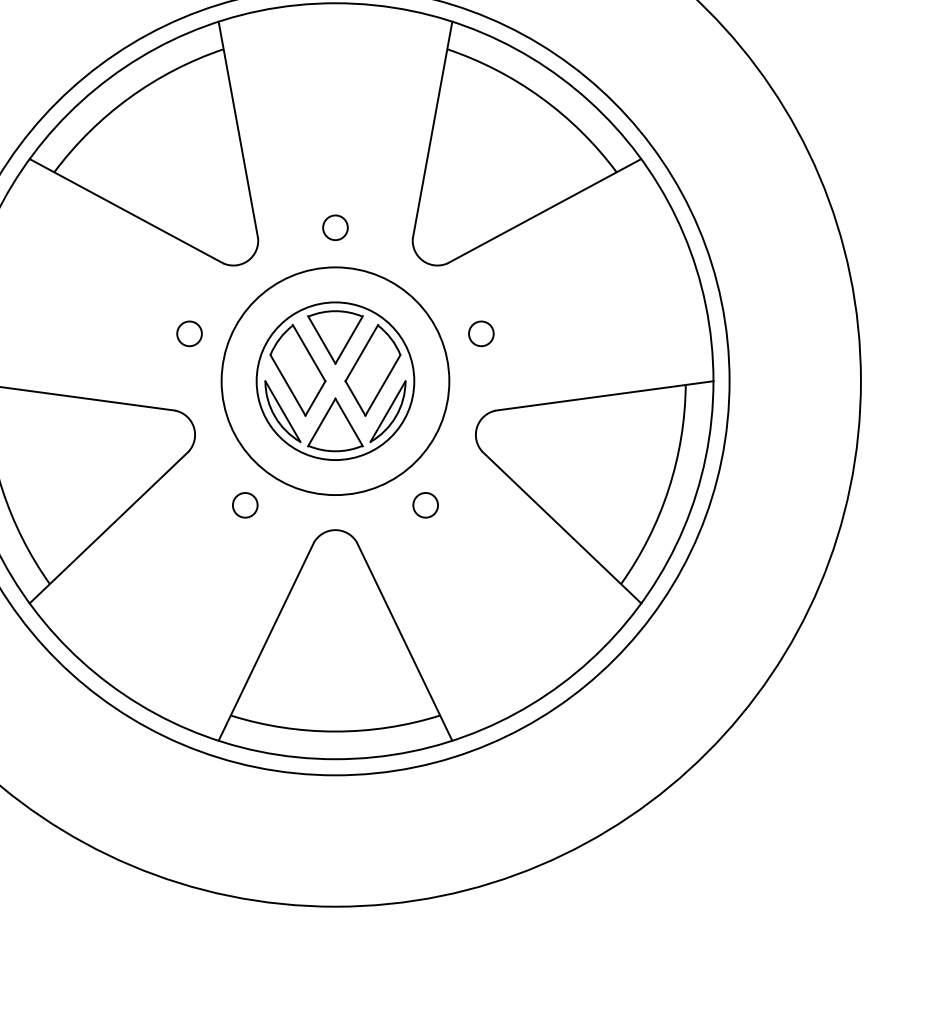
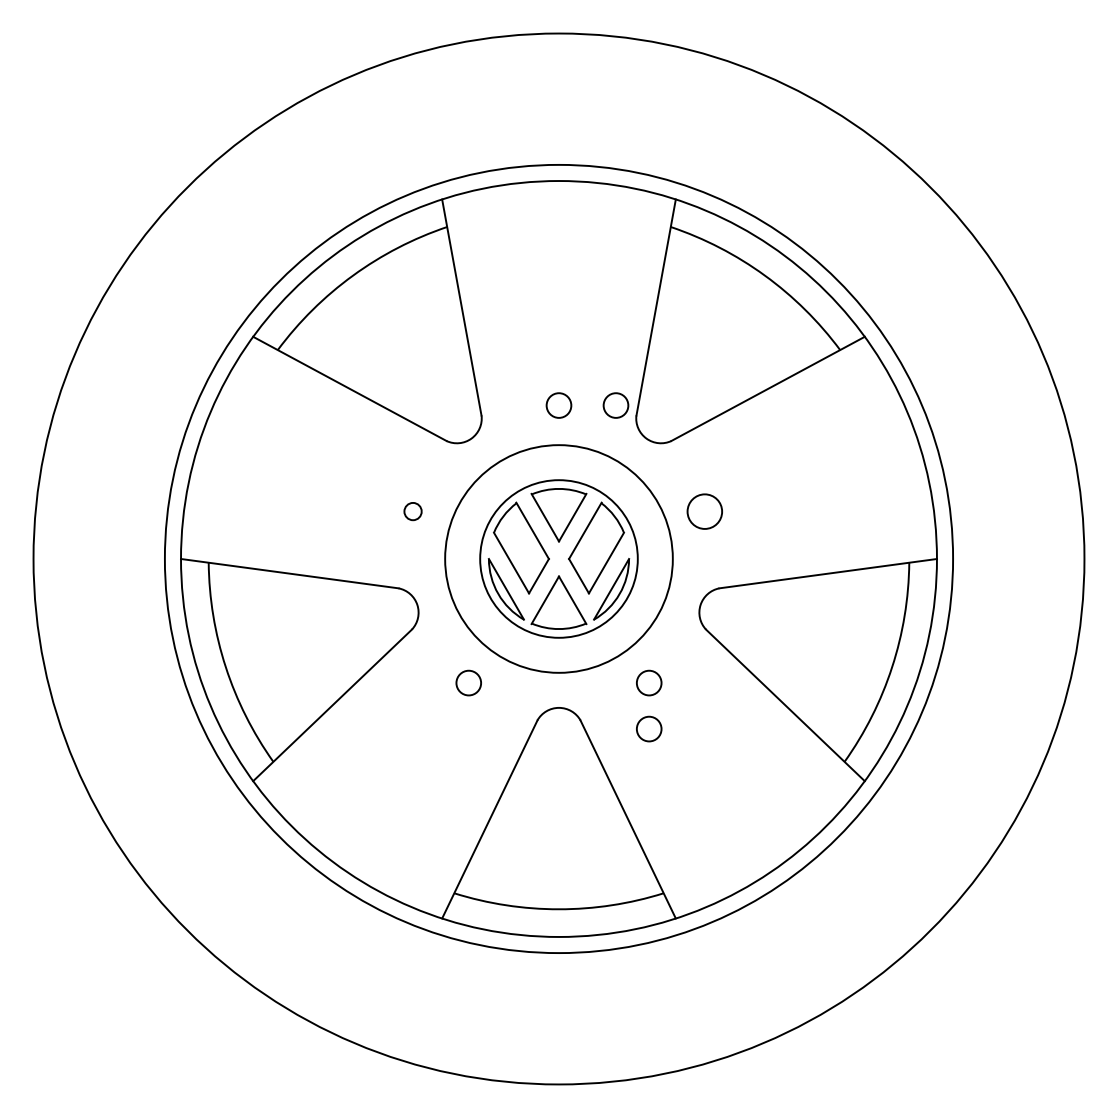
circle: (391, 227) -> (615, 405), added
circle: (188, 333) -> (412, 511), size x0.7
circle: (480, 333) -> (704, 511), size x1.4
circle: (425, 550) -> (649, 728), added

